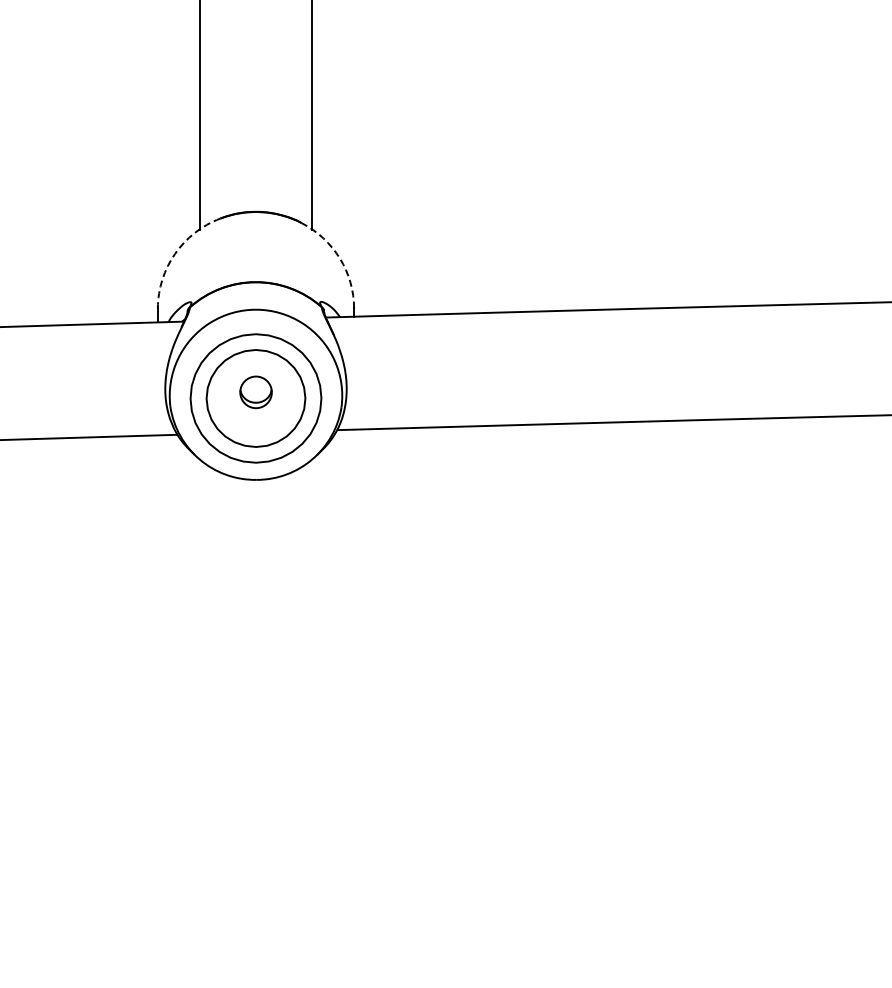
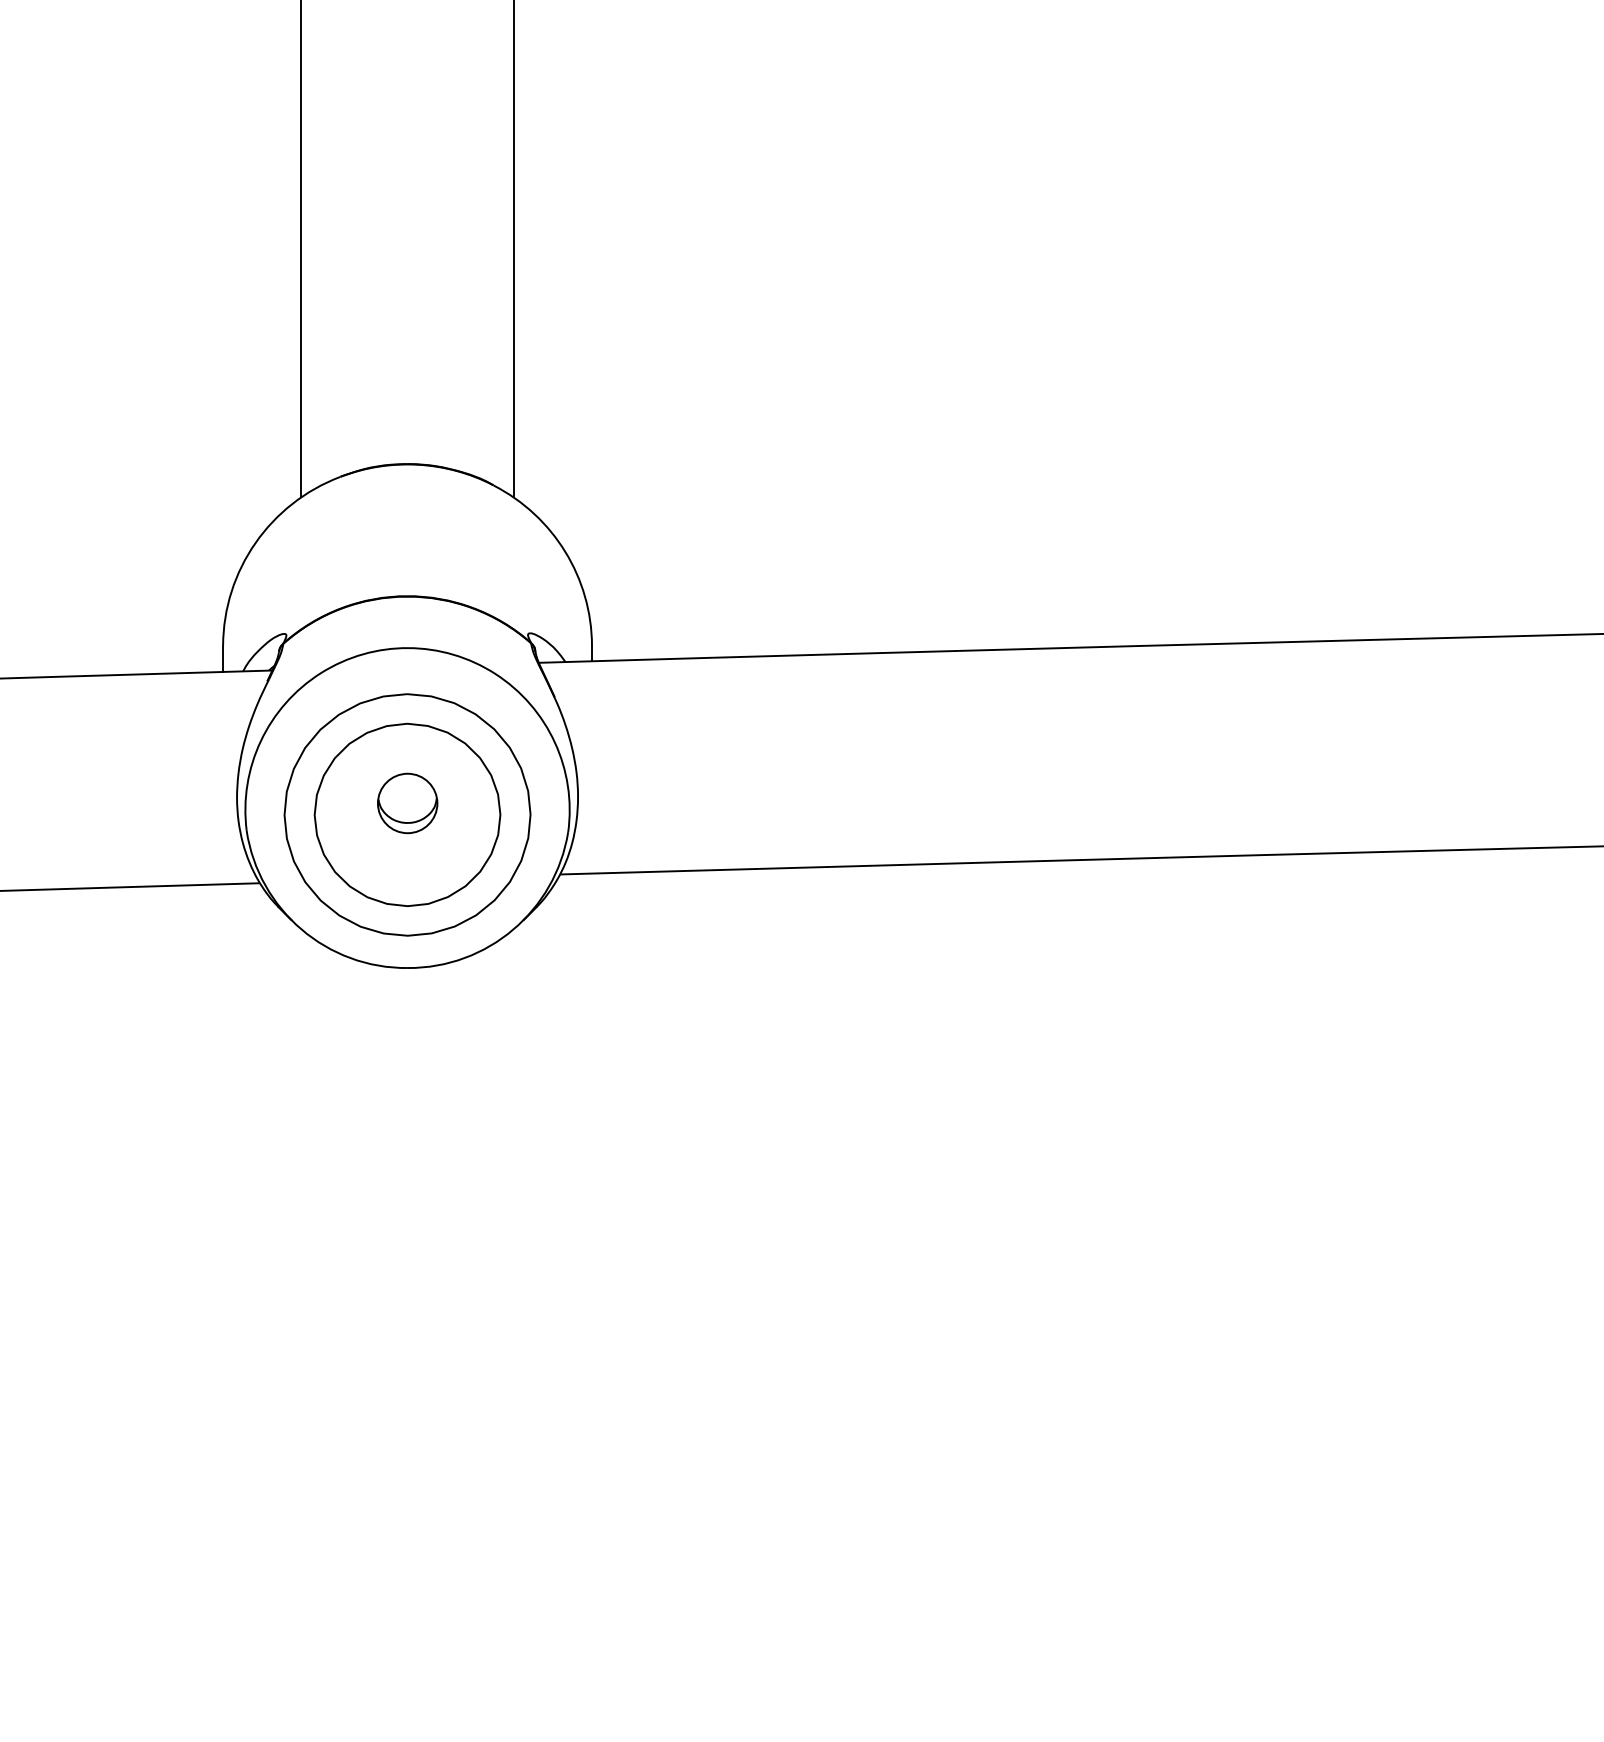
arc: (175, 253) -> (256, 542), dashed -> solid
arc: (339, 258) -> (564, 551), dashed -> solid

